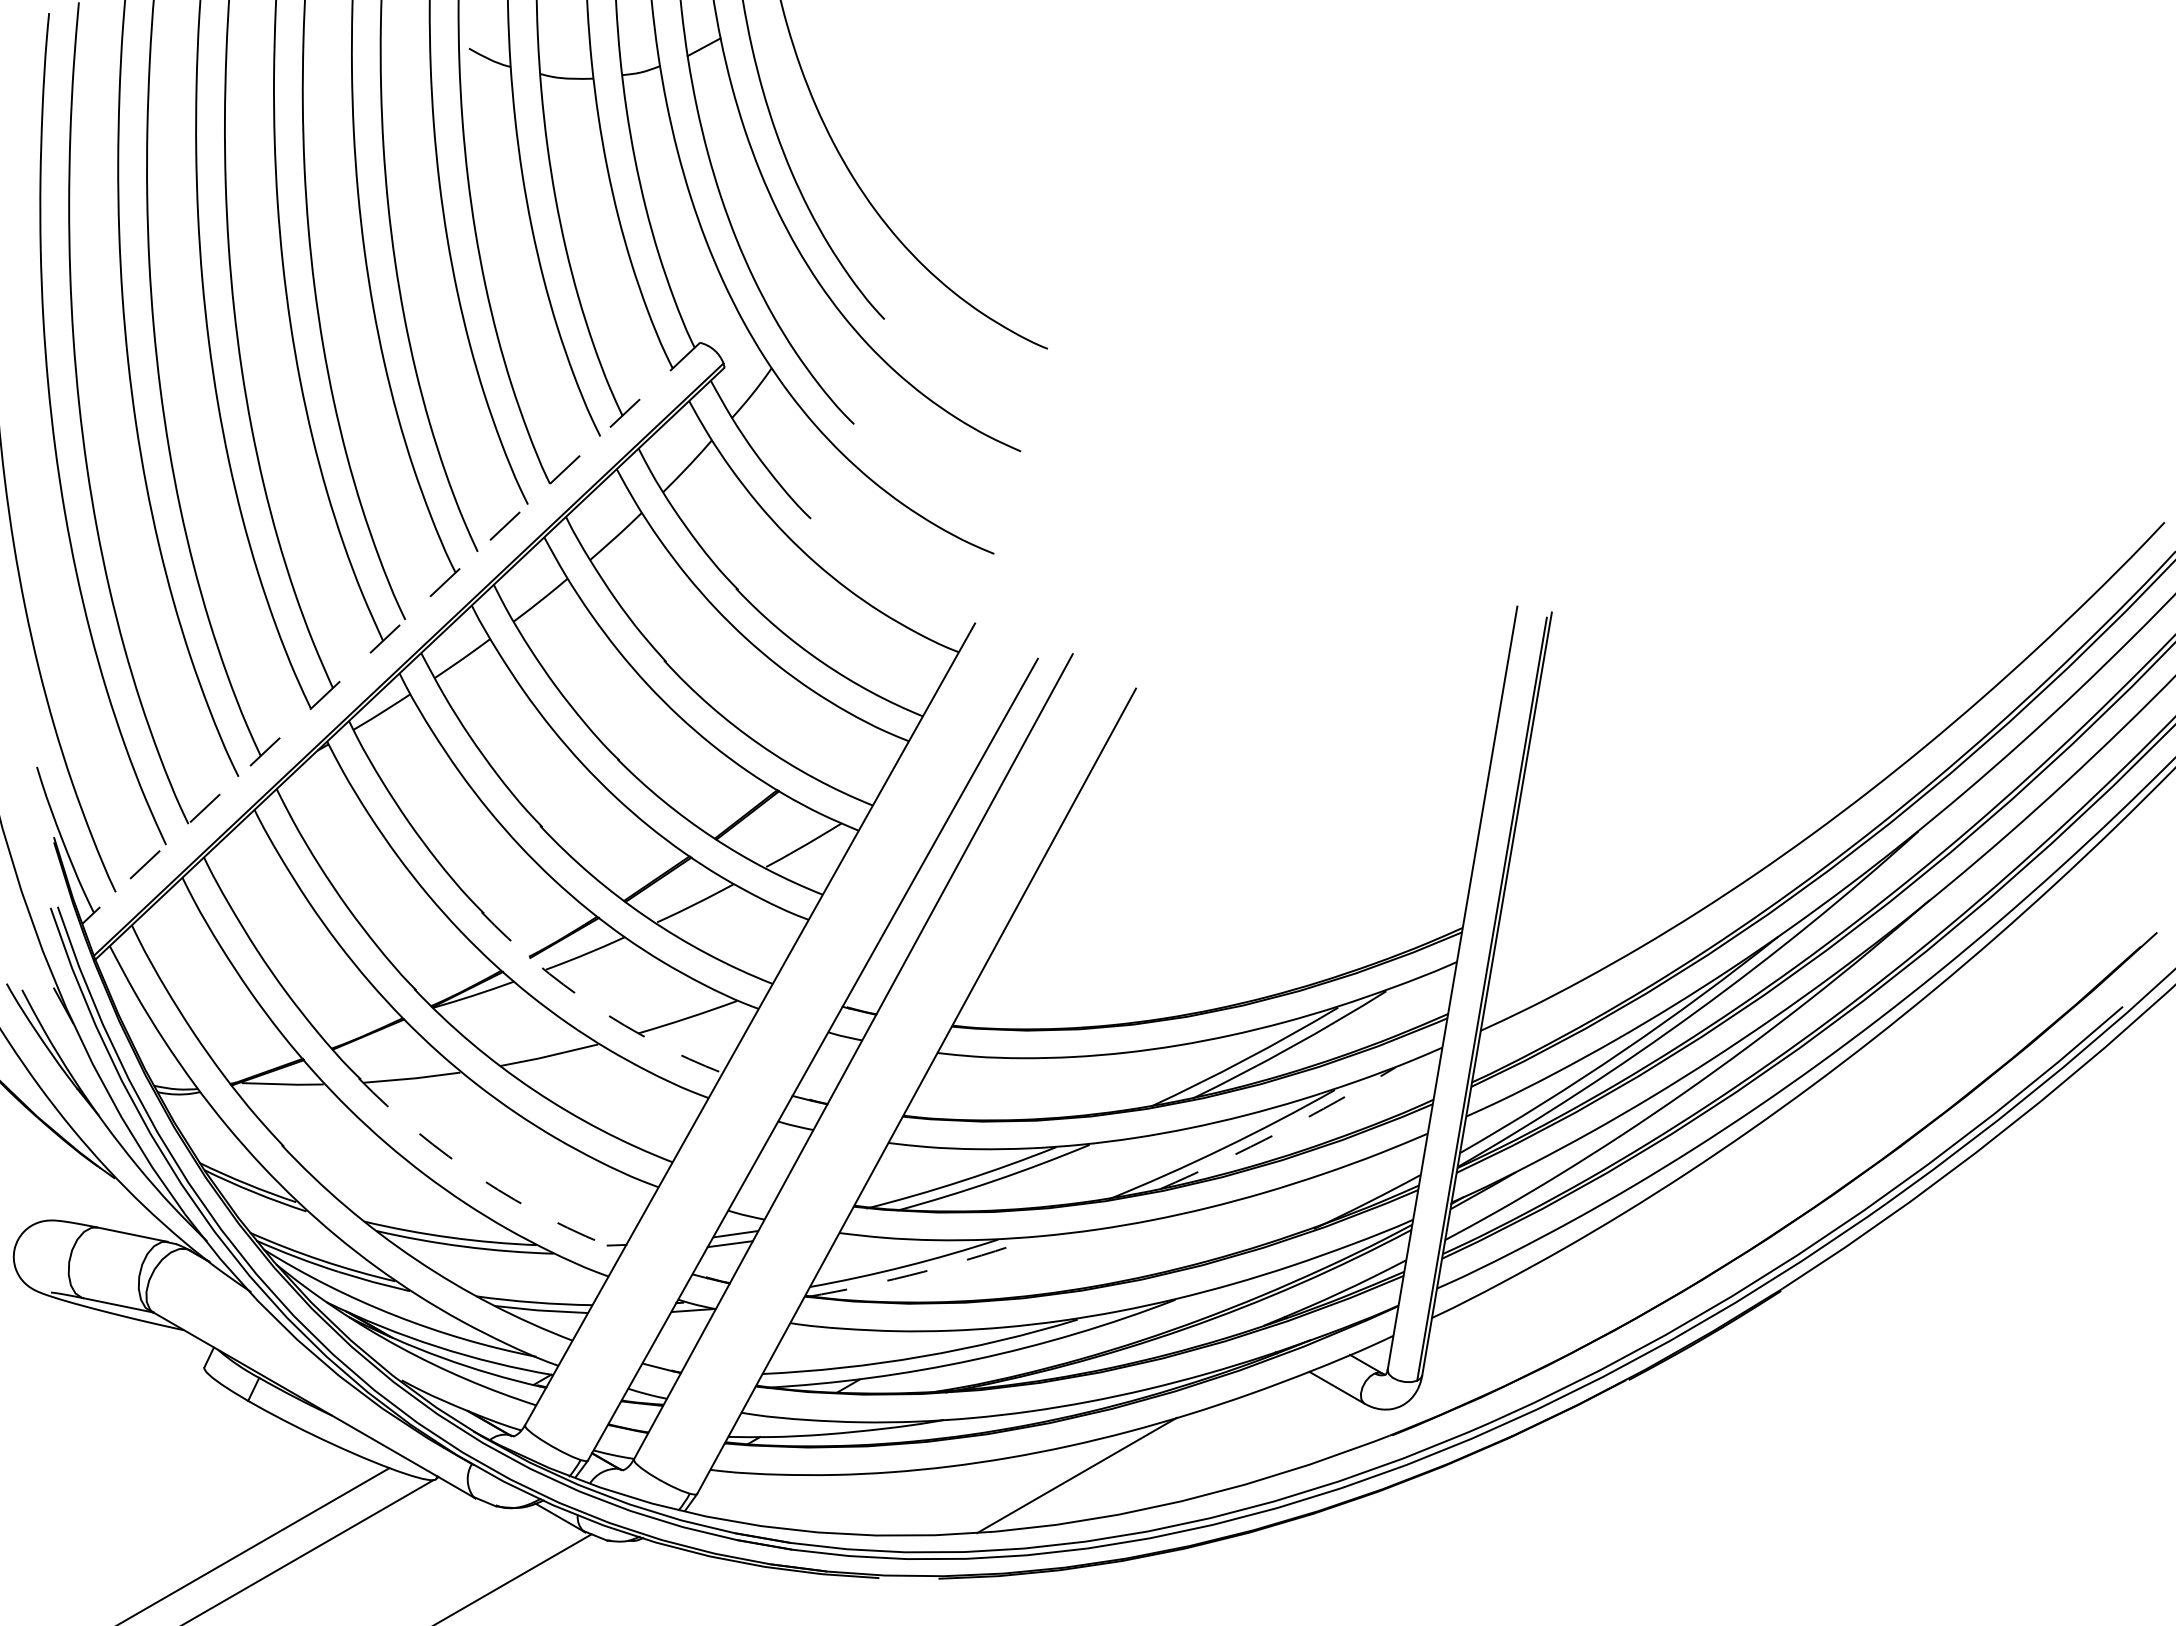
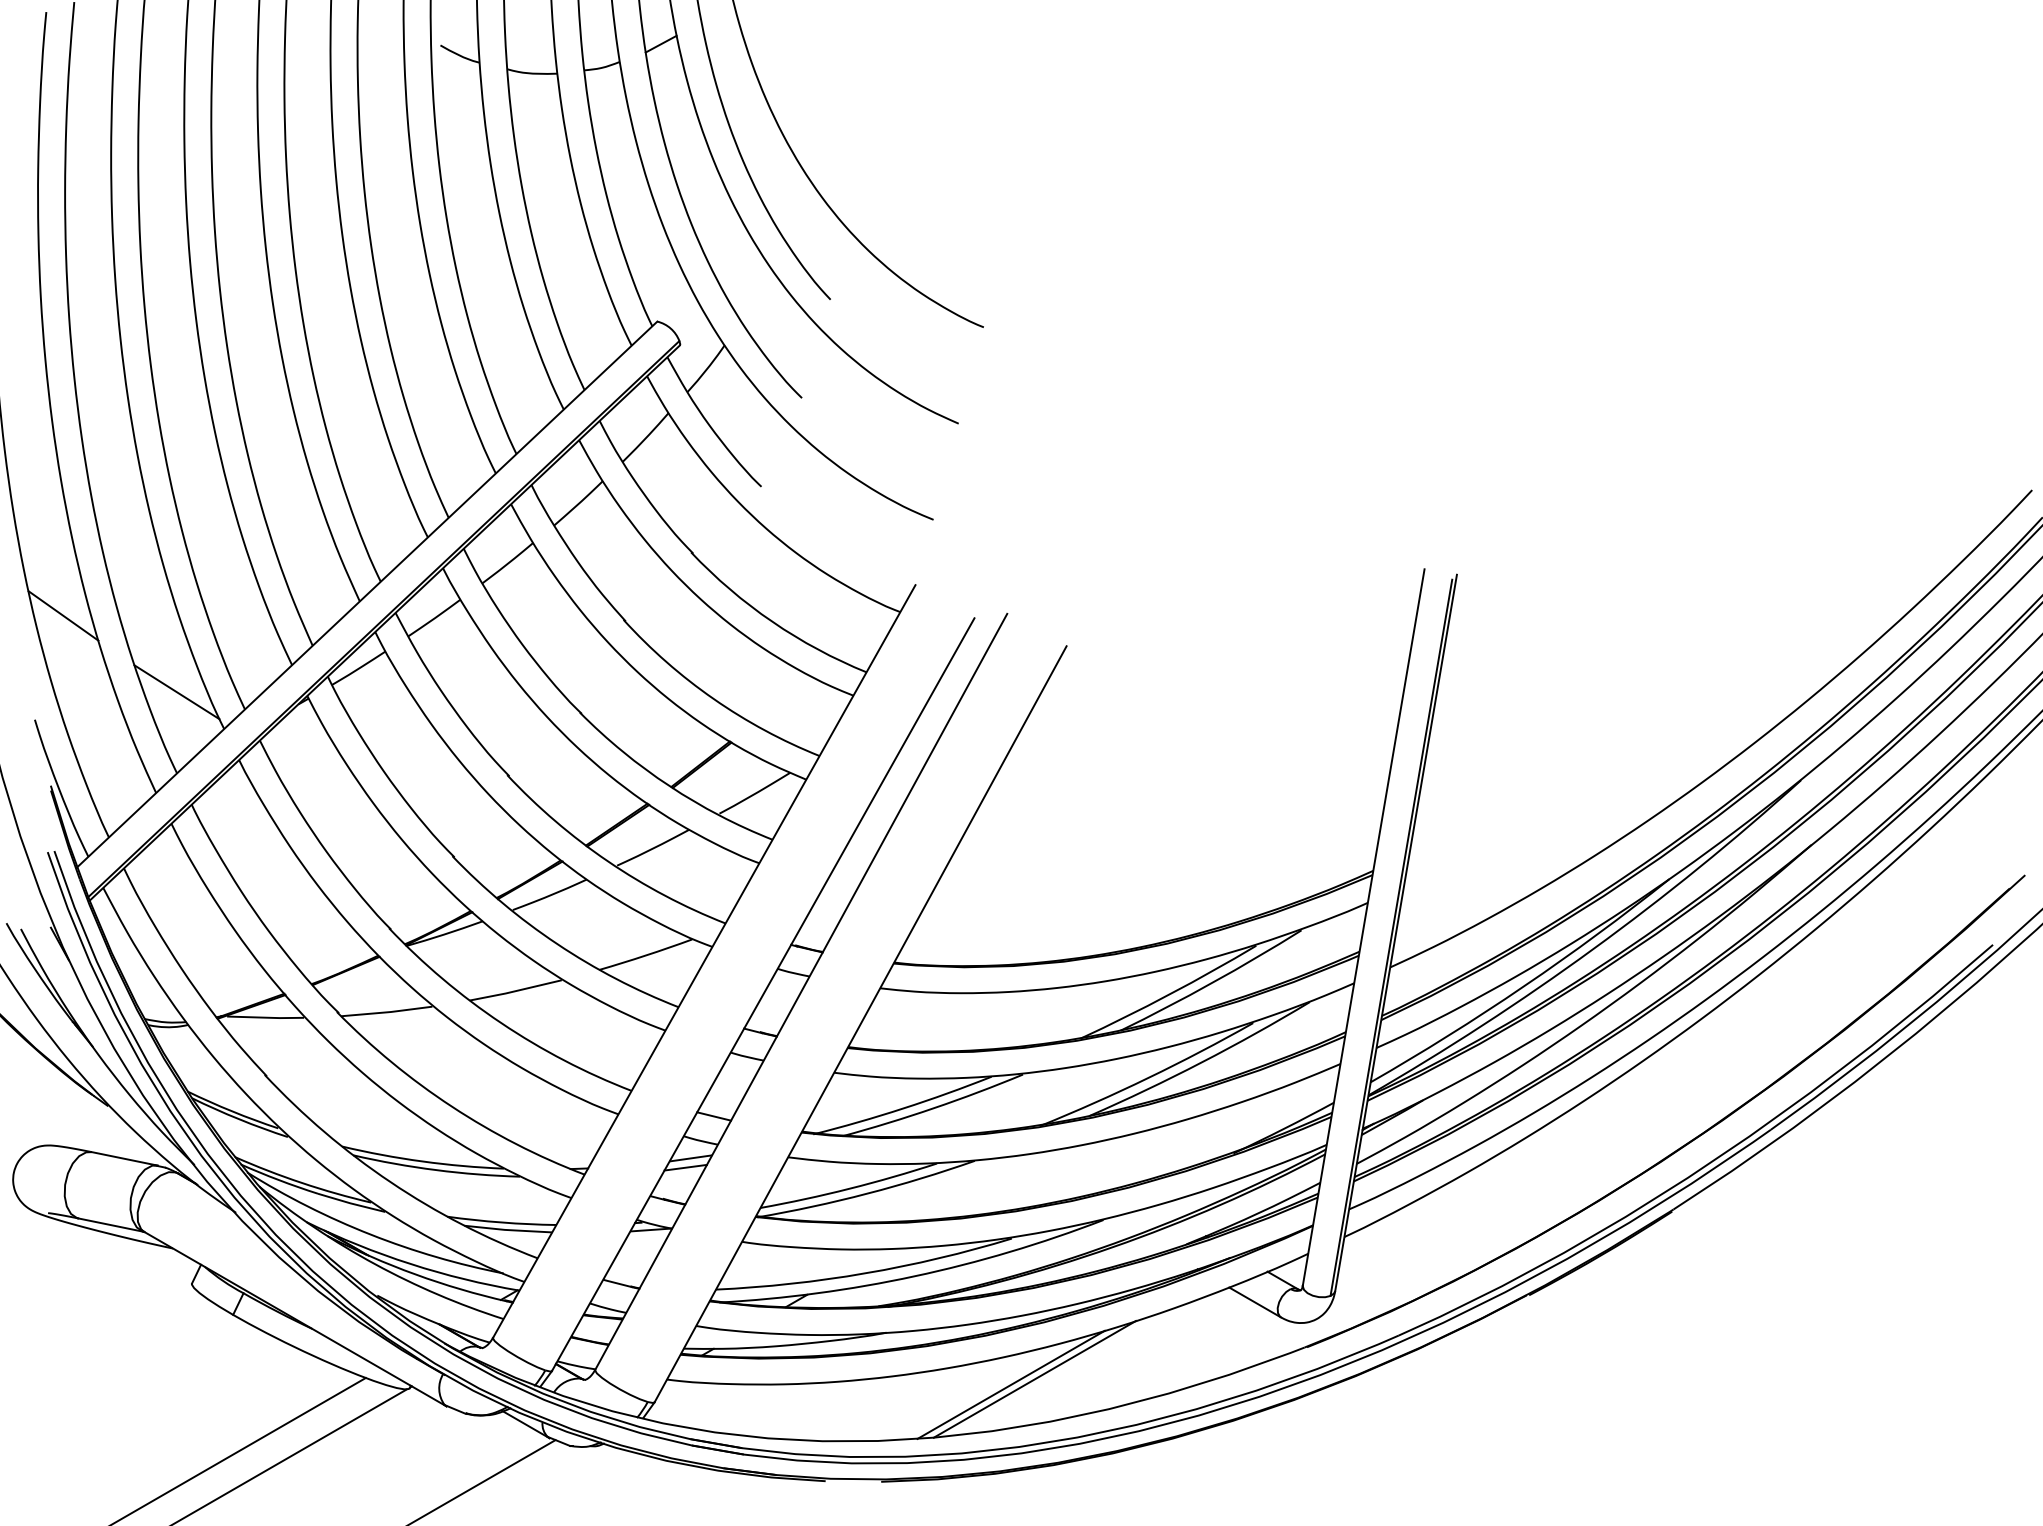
line: (390, 633) -> (366, 594), dashed -> solid
line: (67, 656) -> (63, 616), added
line: (188, 737) -> (177, 692), added
arc: (593, 1005) -> (557, 943), dashed -> solid
arc: (1279, 1132) -> (1201, 1062), dashed -> solid
arc: (481, 1179) -> (452, 1107), dashed -> solid
line: (760, 1189) -> (714, 1116), added
arc: (923, 1271) -> (867, 1193), dashed -> solid
line: (1101, 1469) -> (1034, 1379), added

